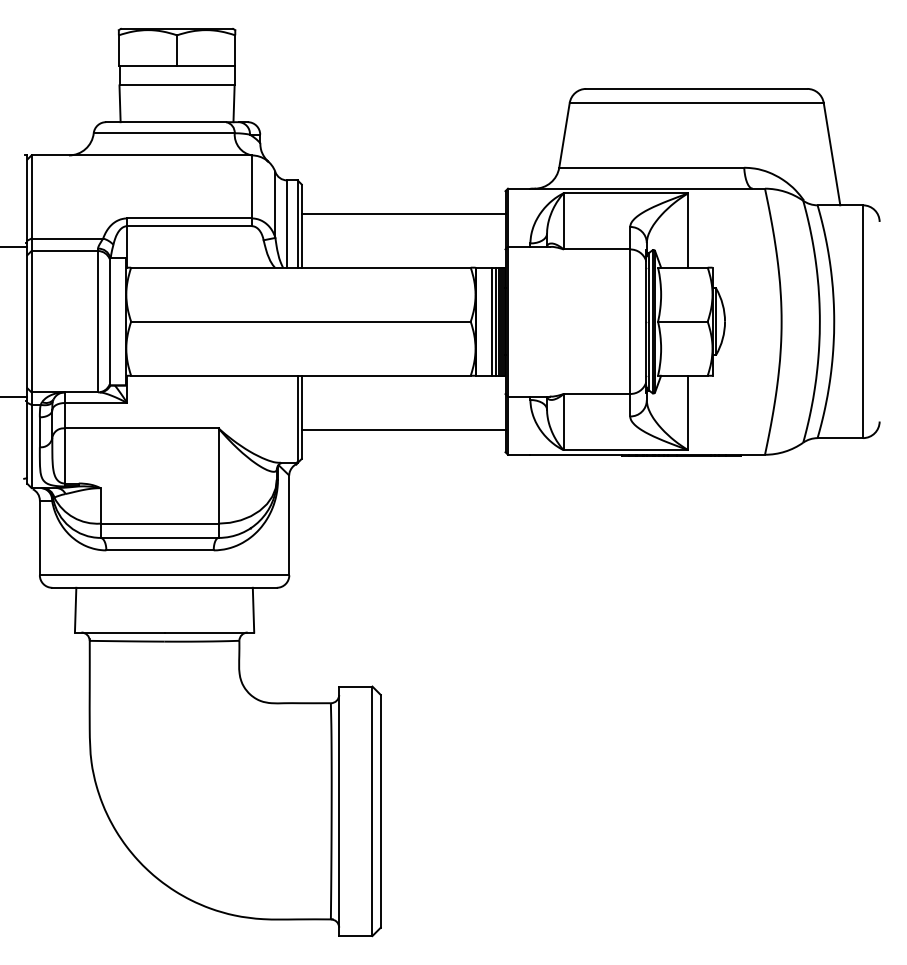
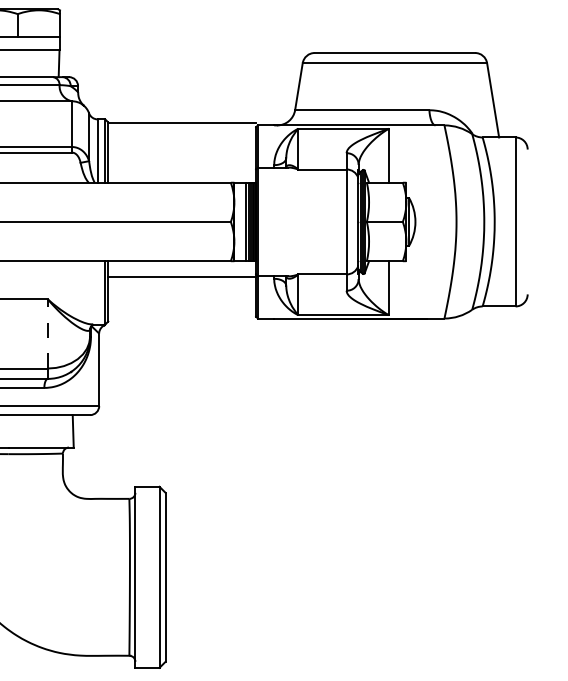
line: (403, 213) -> (182, 123), moved
line: (403, 429) -> (182, 276), moved
line: (218, 476) -> (47, 334), solid -> dashed

